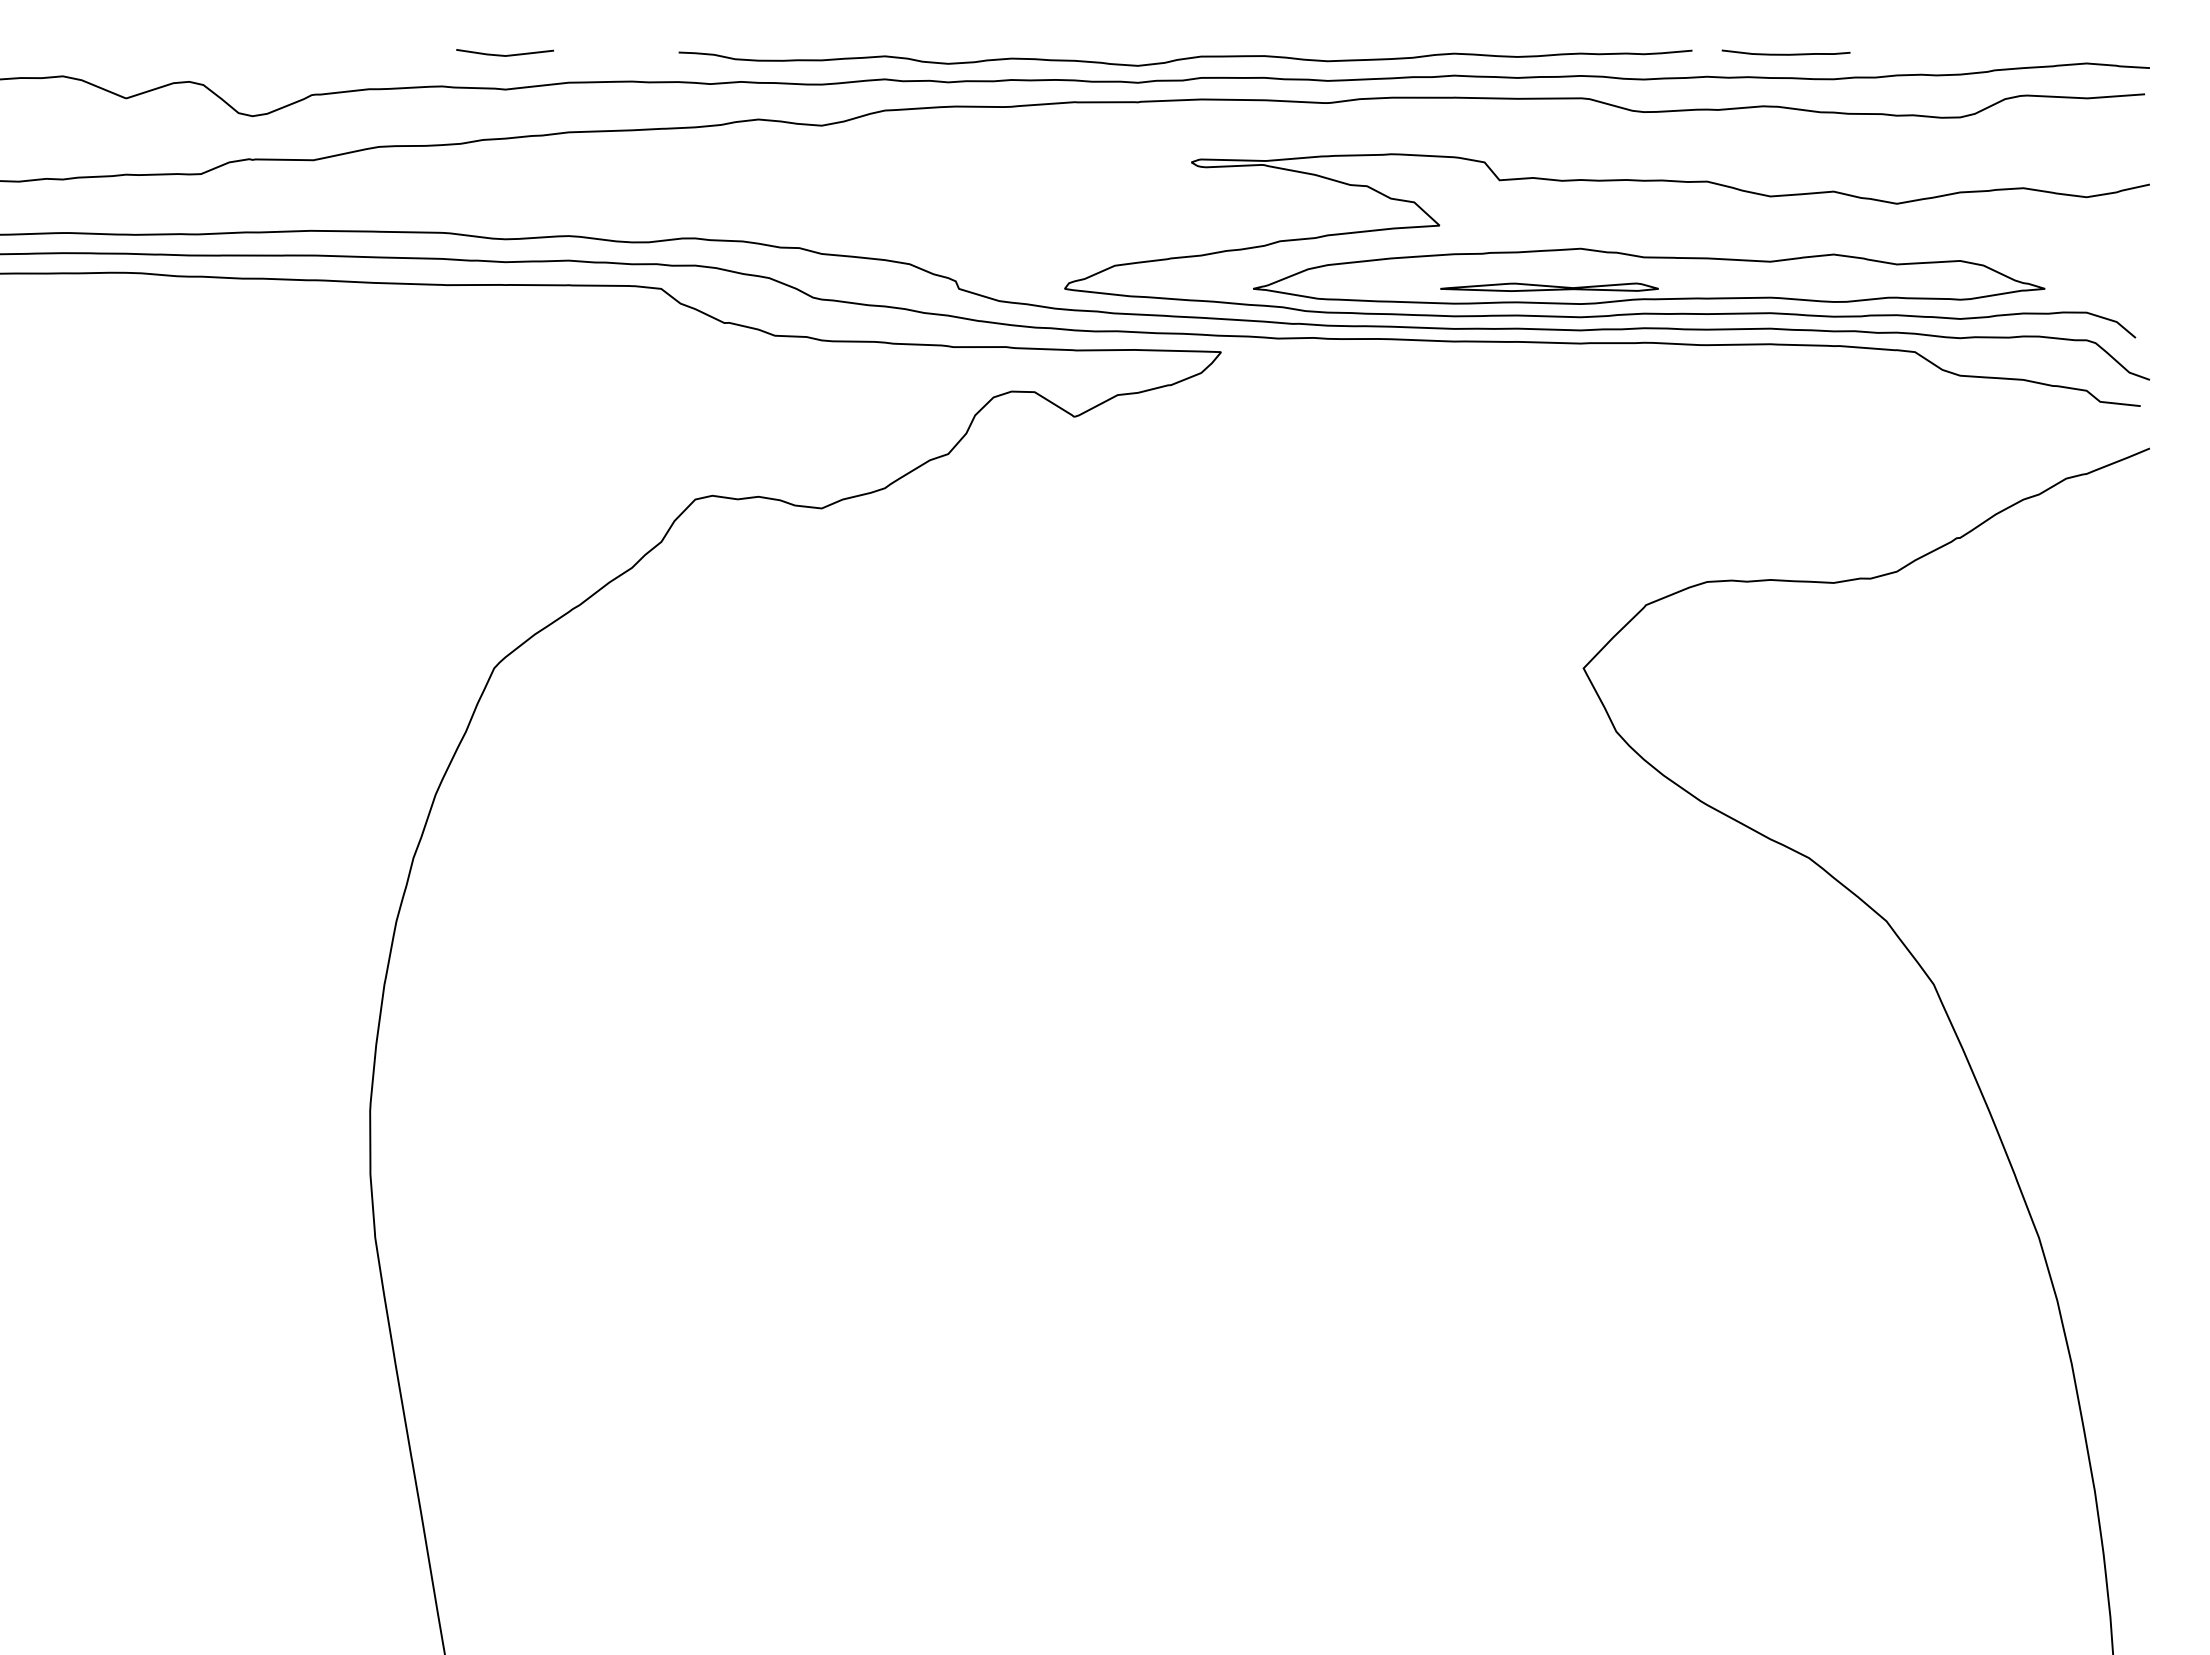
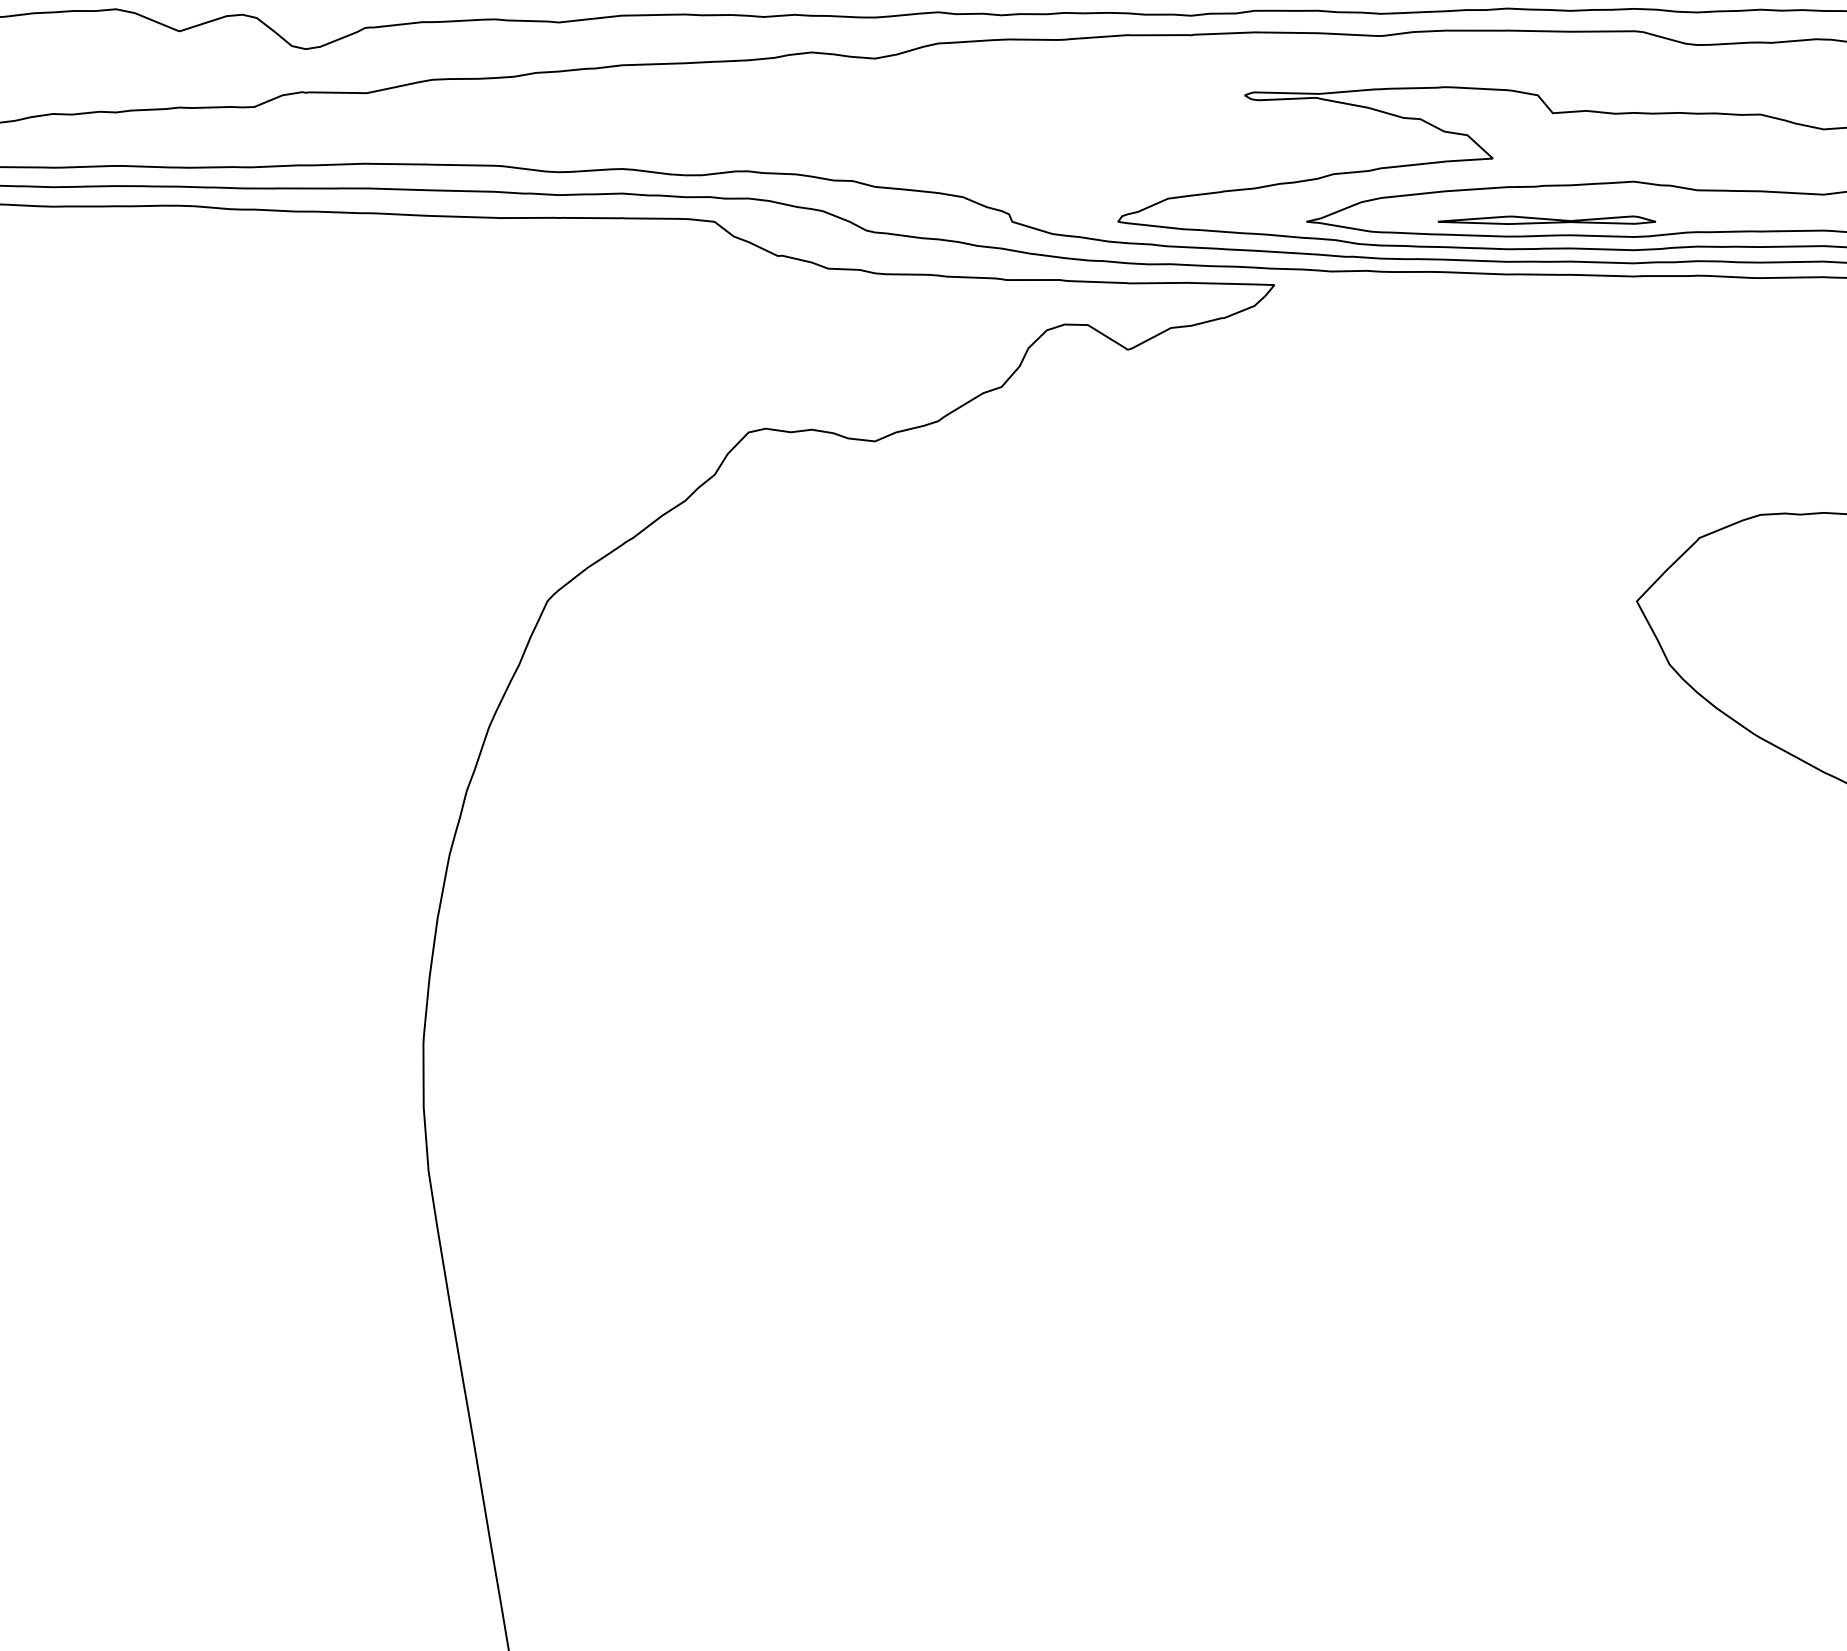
part: (1549, 286) -> (1546, 219), moved

